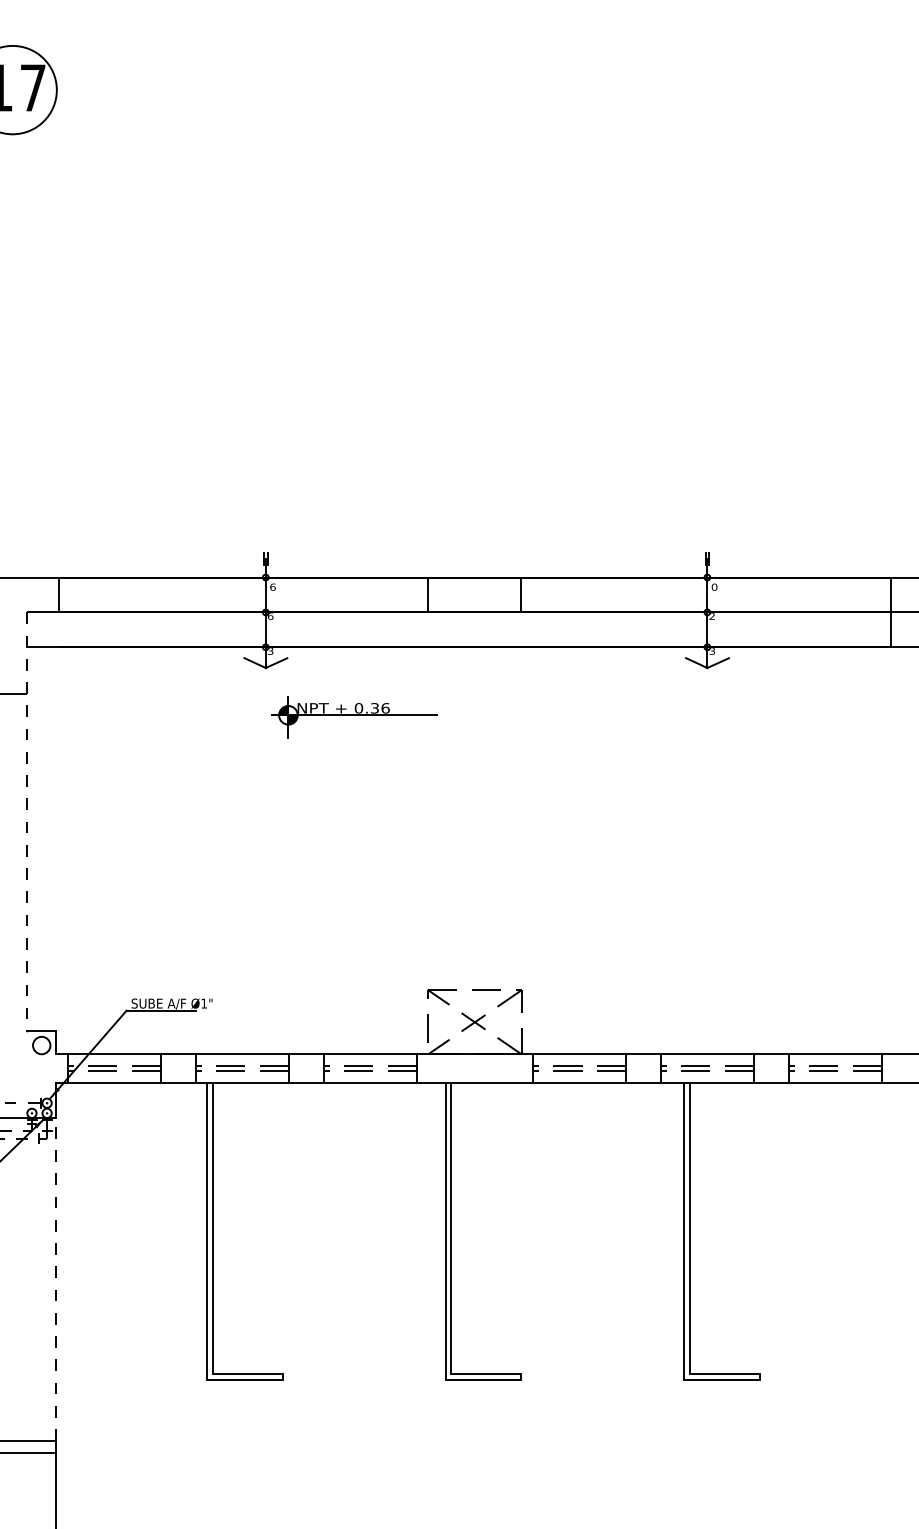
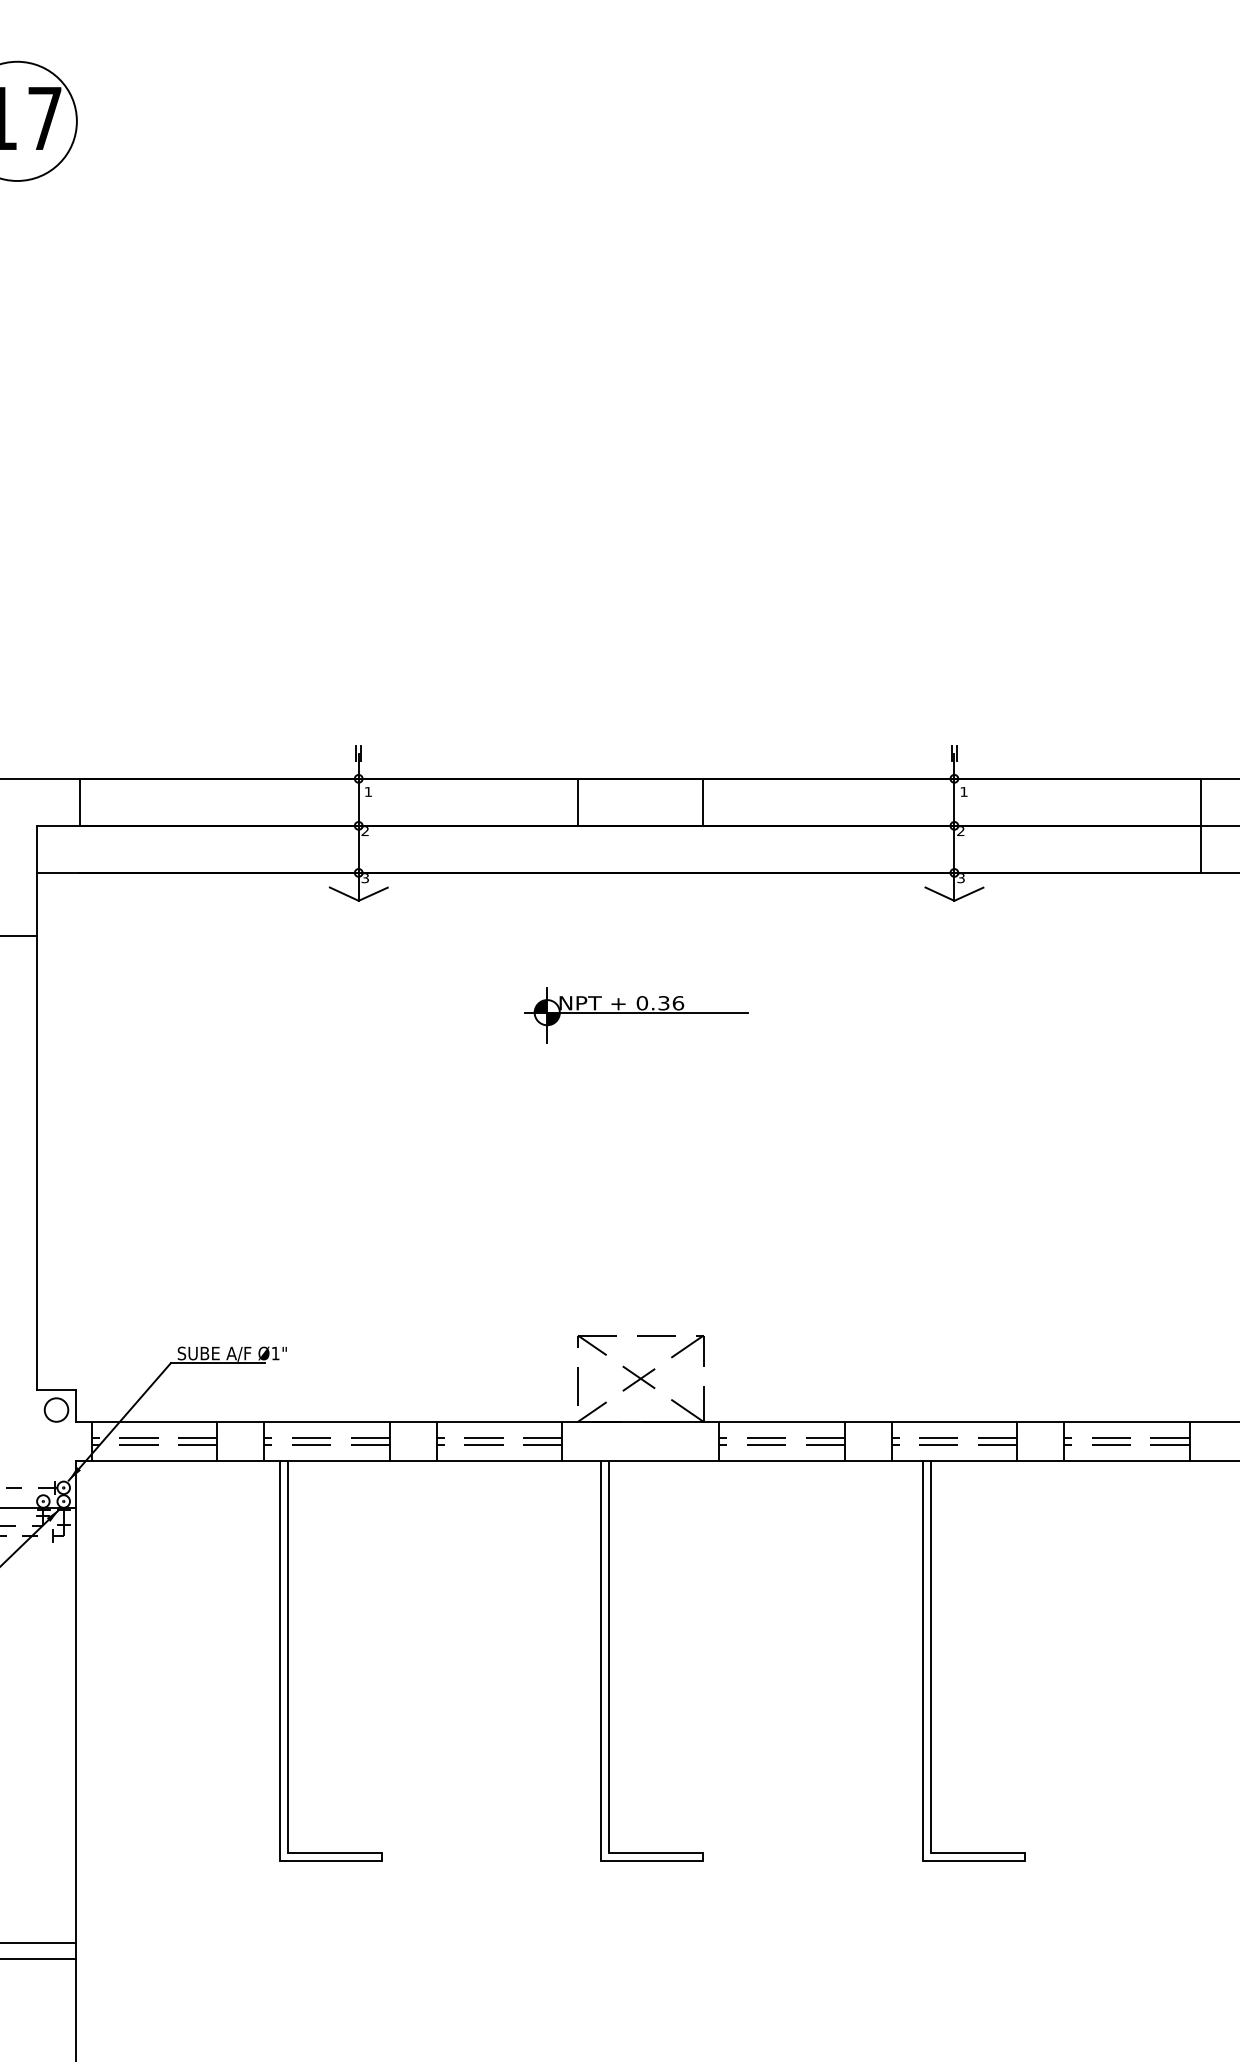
text: (273, 586) -> (368, 791), 6 -> 1
text: (714, 586) -> (963, 791), 0 -> 1
text: (270, 616) -> (365, 831), 6 -> 2
part: (354, 717) -> (636, 1015), moved
line: (26, 821) -> (36, 1108), dashed -> solid
line: (55, 1279) -> (75, 1725), dashed -> solid

